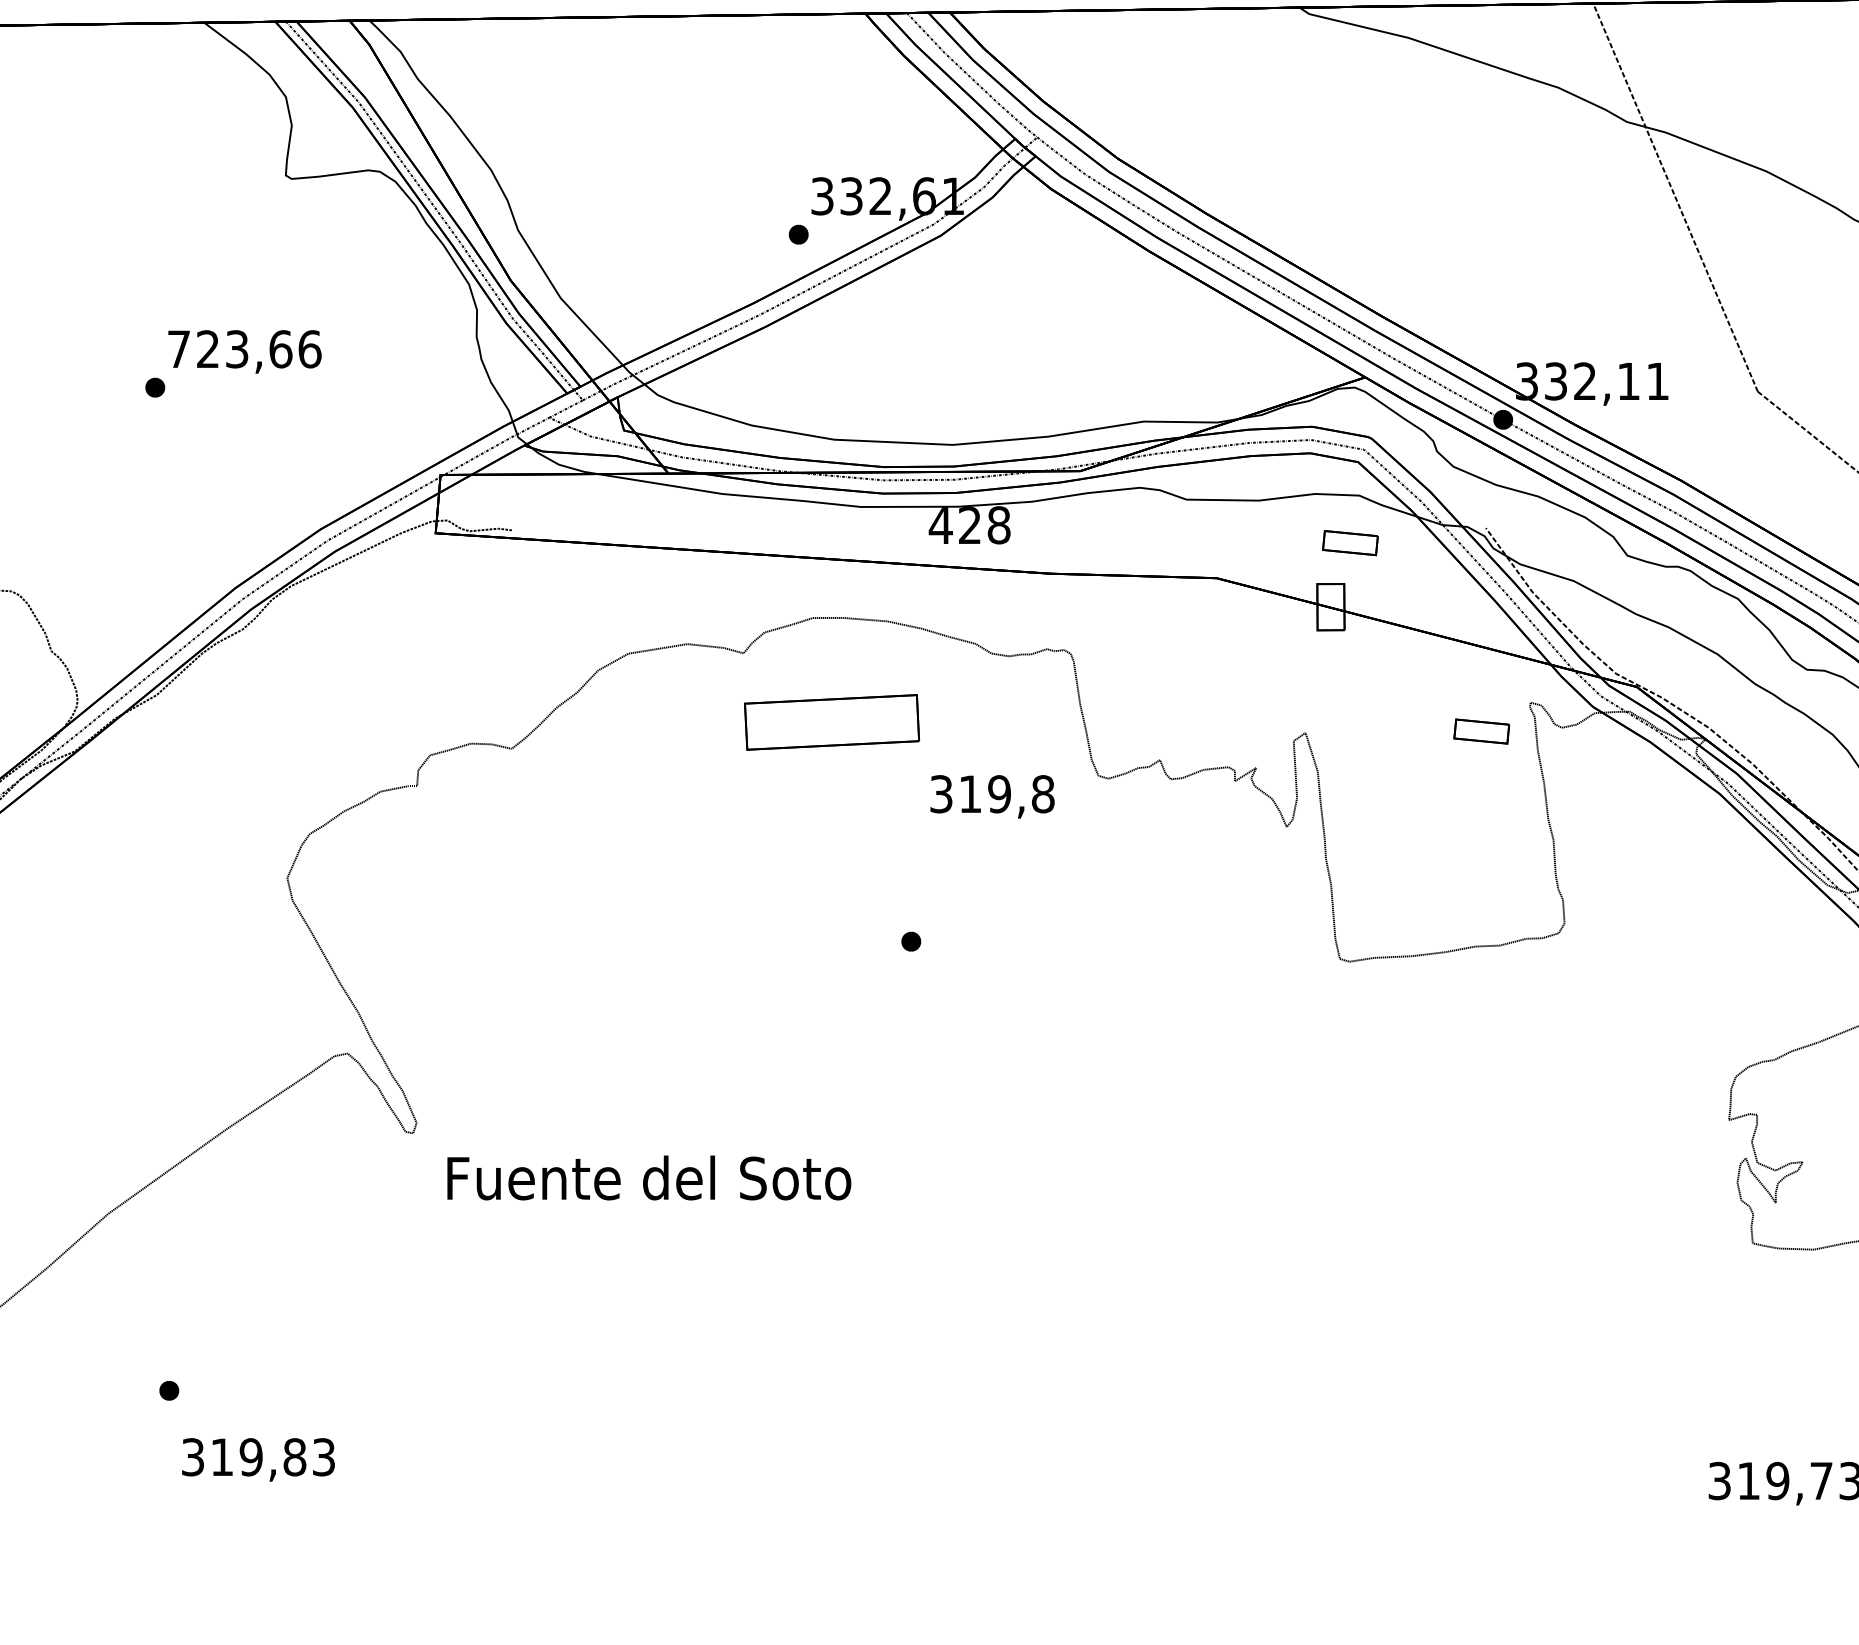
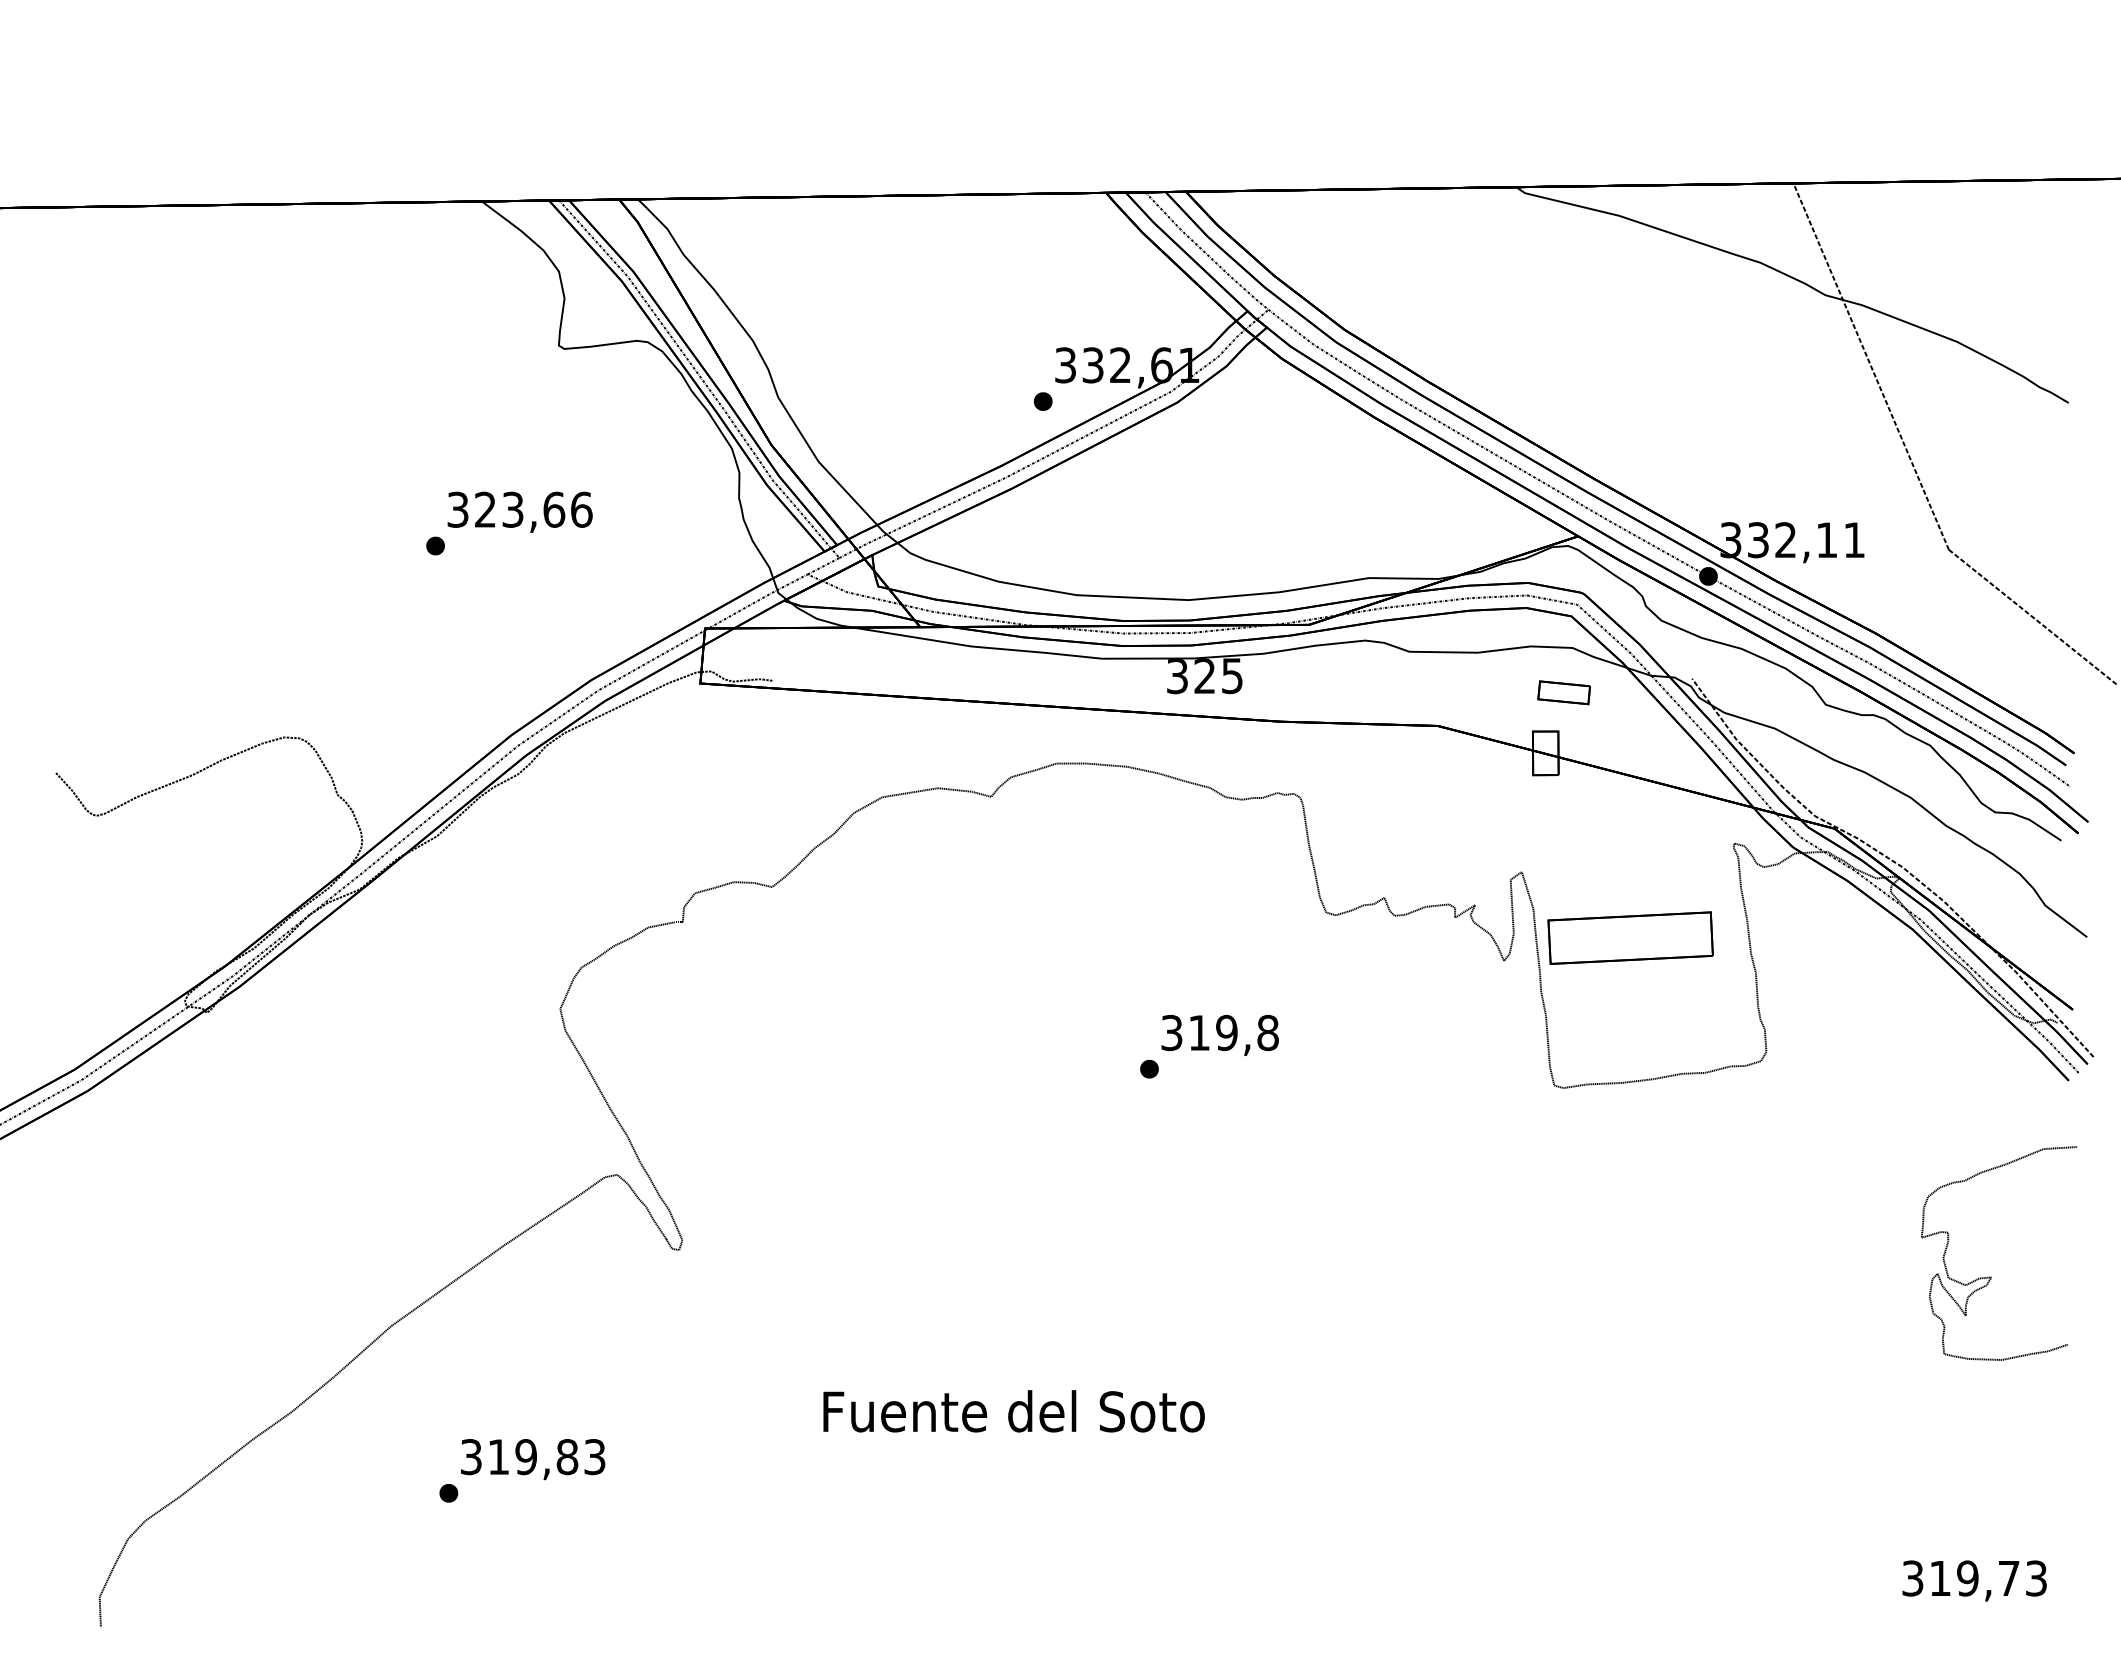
text: (178, 348) -> (457, 509), 723,66 -> 323,66
text: (969, 524) -> (1204, 675), 428 -> 325
part: (831, 721) -> (1630, 937), moved
part: (1481, 731) -> (1687, 870), removed
text: (991, 795) -> (1219, 1034), moved
text: (648, 1178) -> (1013, 1411), moved
text: (258, 1459) -> (533, 1459), moved

